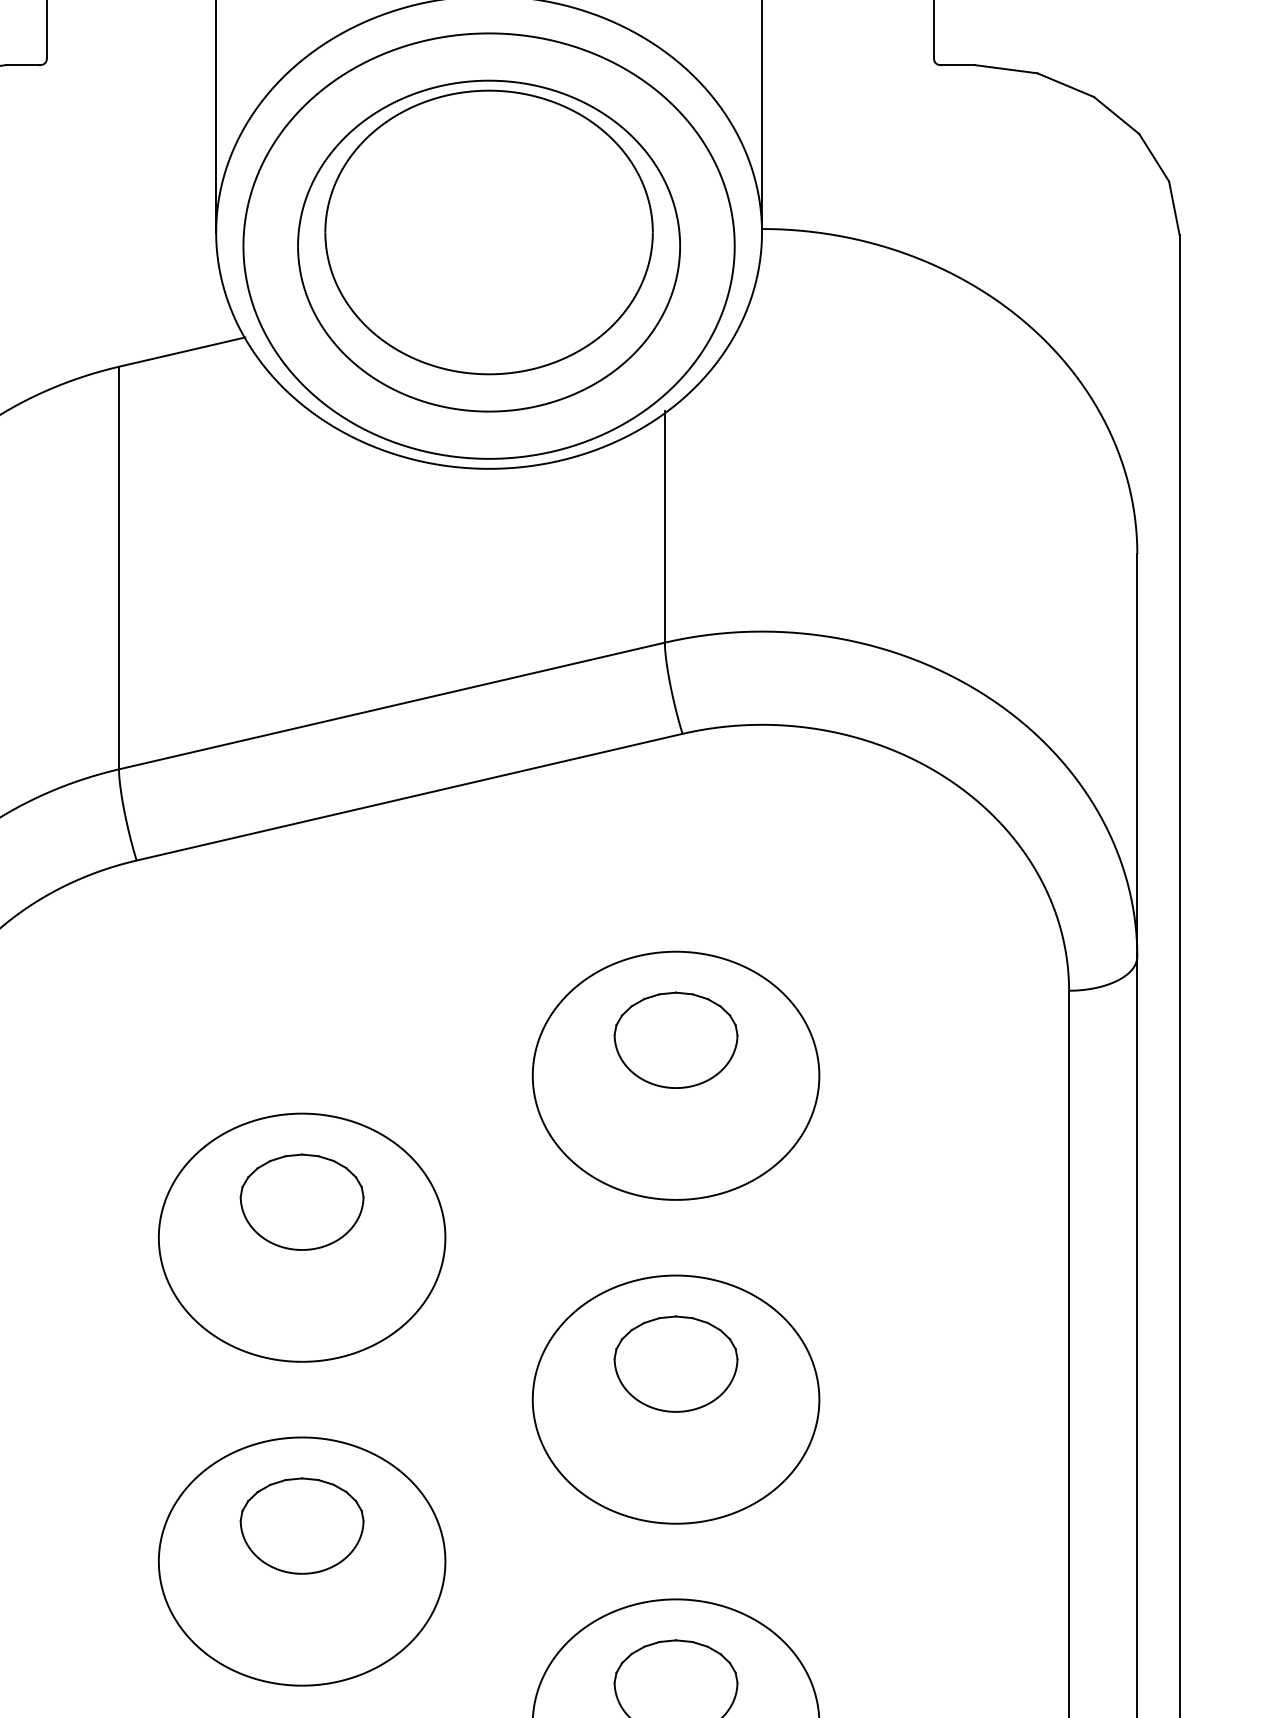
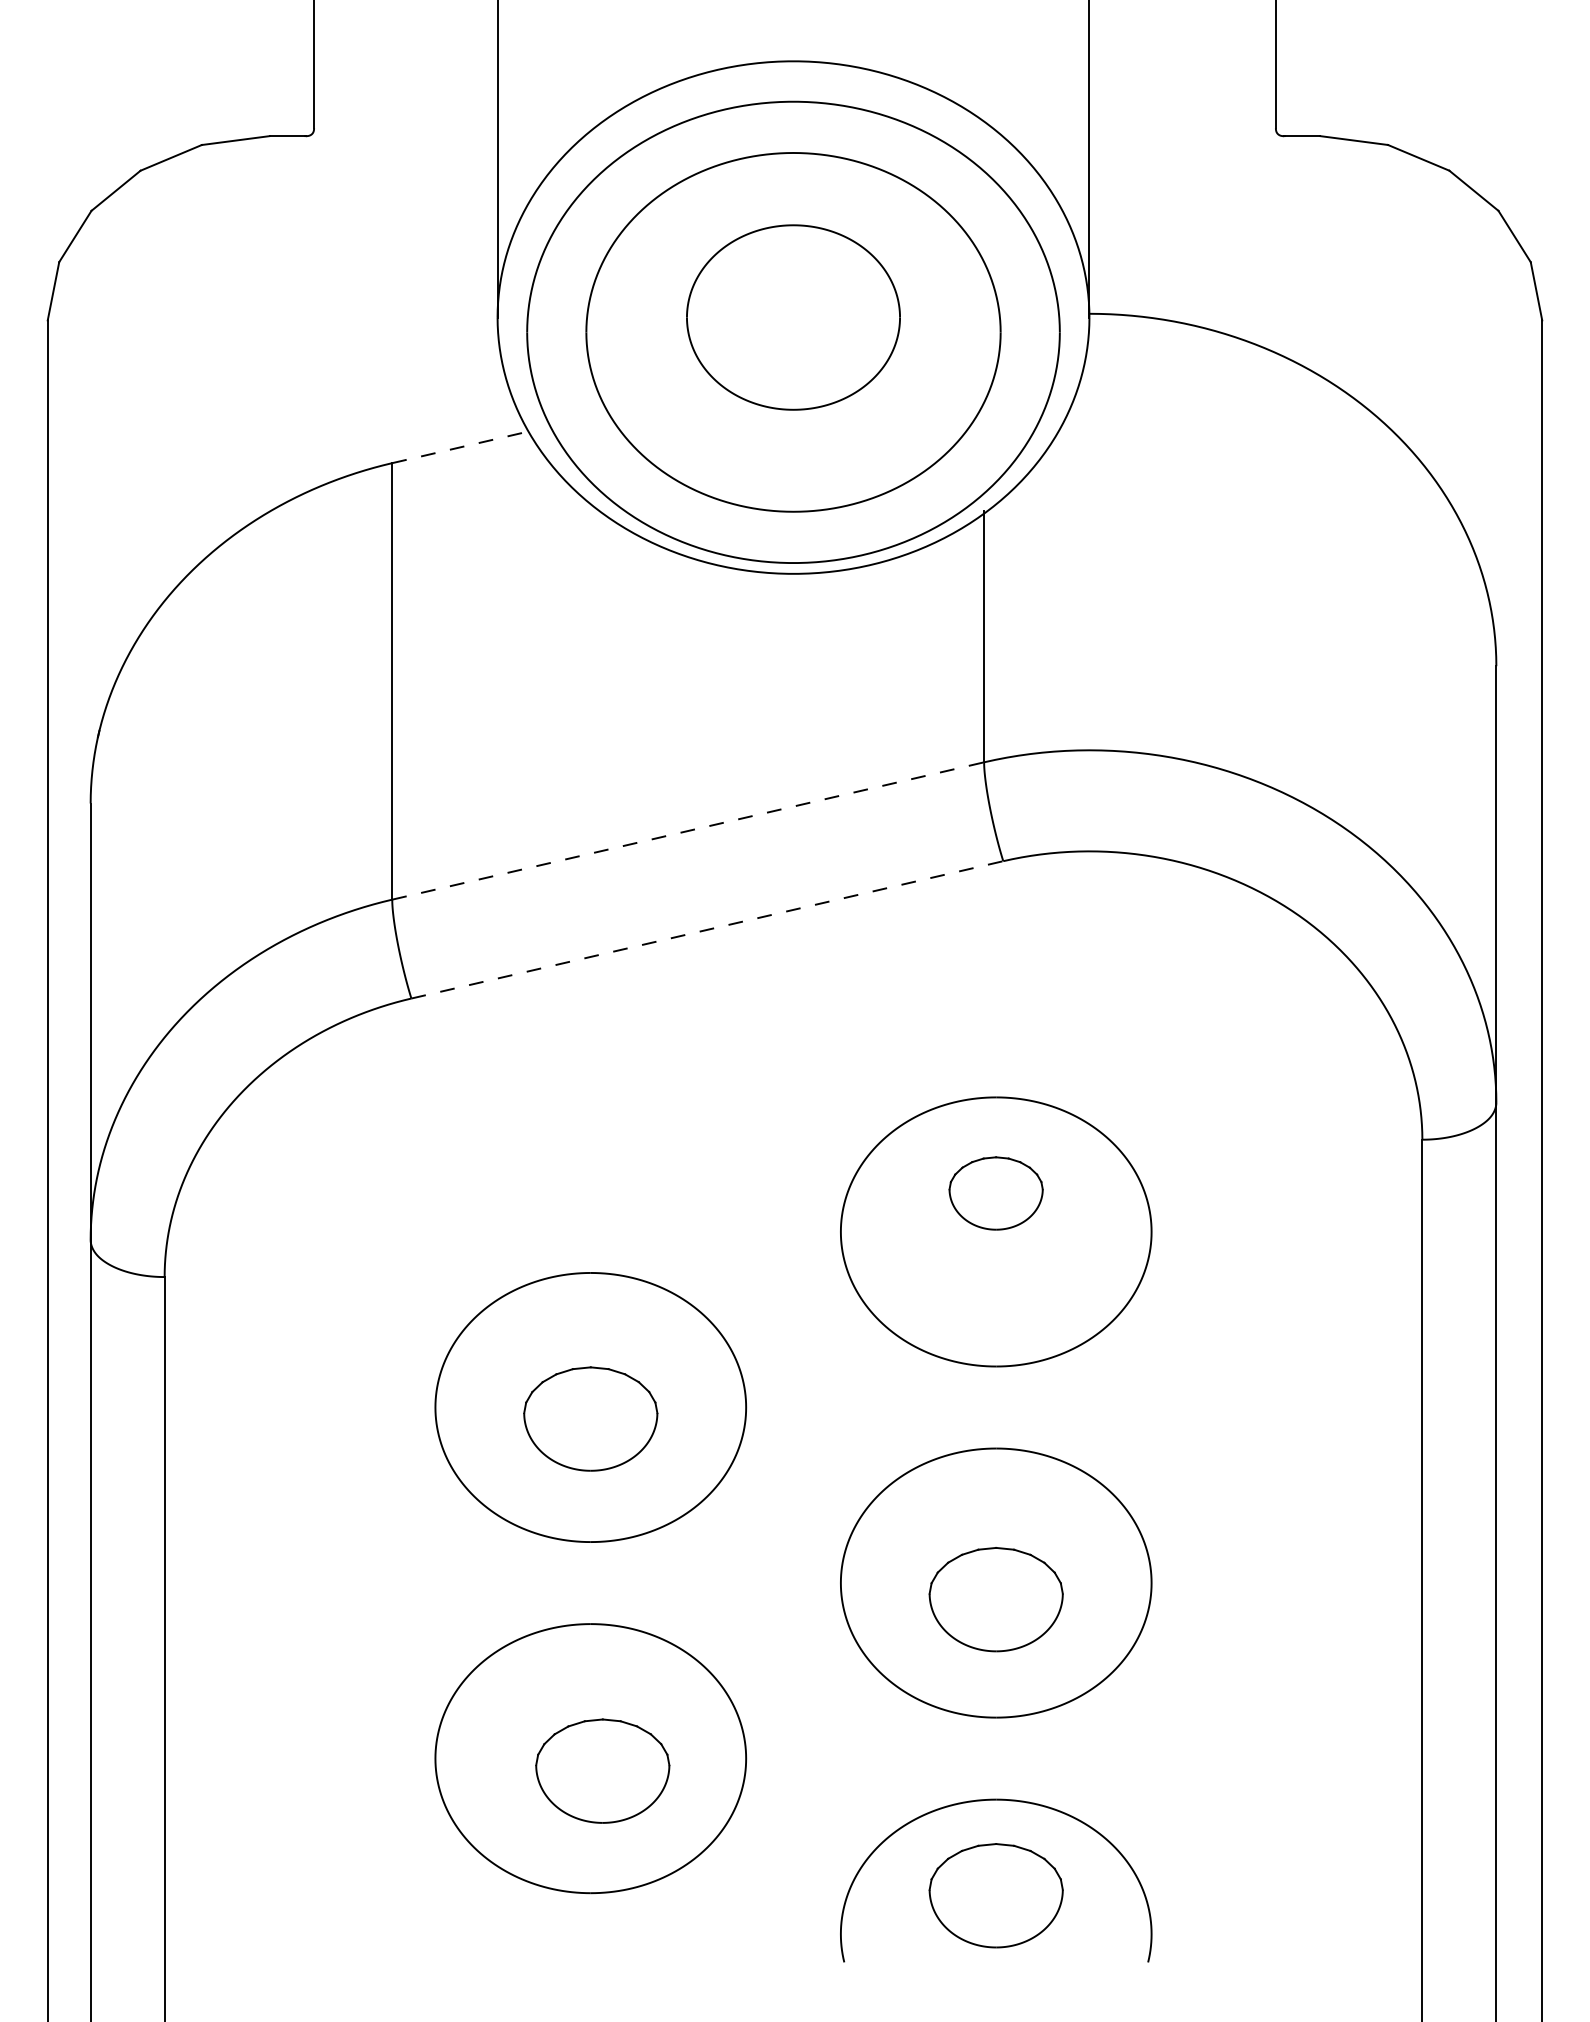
part: (489, 232) -> (793, 317), size x0.6
line: (182, 352) -> (461, 447), solid -> dashed
line: (392, 705) -> (688, 830), solid -> dashed
line: (409, 796) -> (707, 929), solid -> dashed
part: (675, 1040) -> (995, 1193), size x0.7
part: (301, 1201) -> (590, 1418), moved
part: (675, 1364) -> (995, 1599), moved
part: (301, 1525) -> (602, 1770), moved

